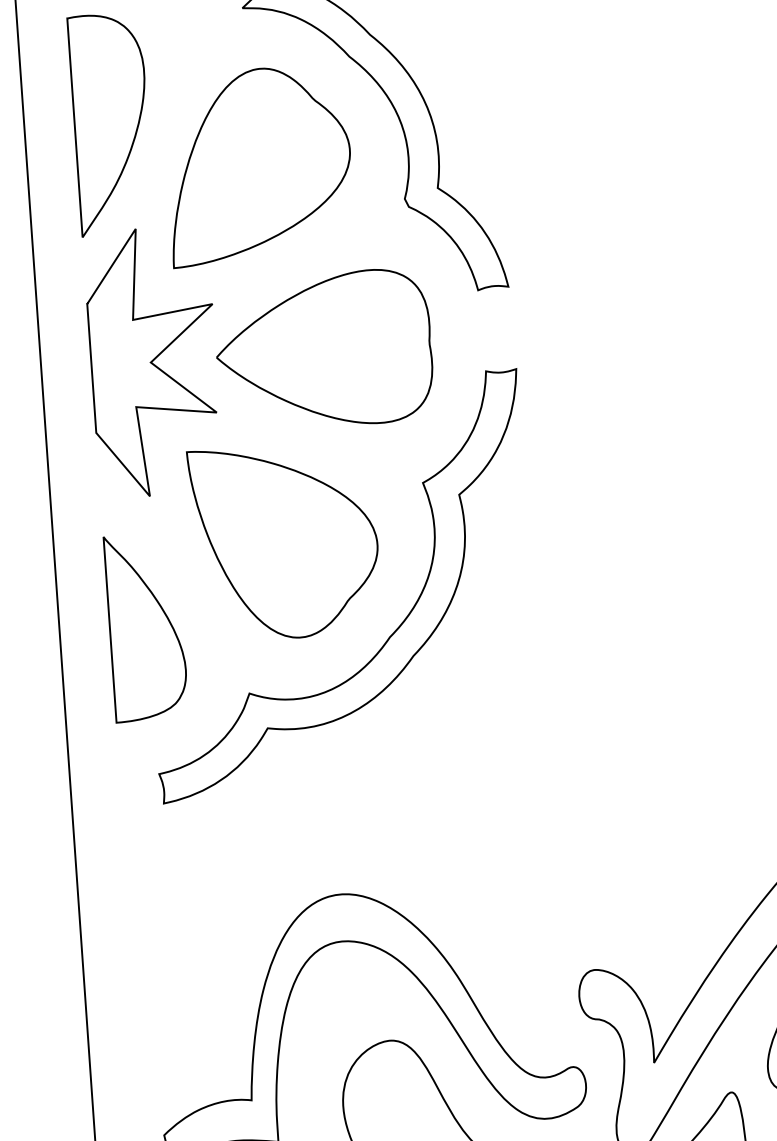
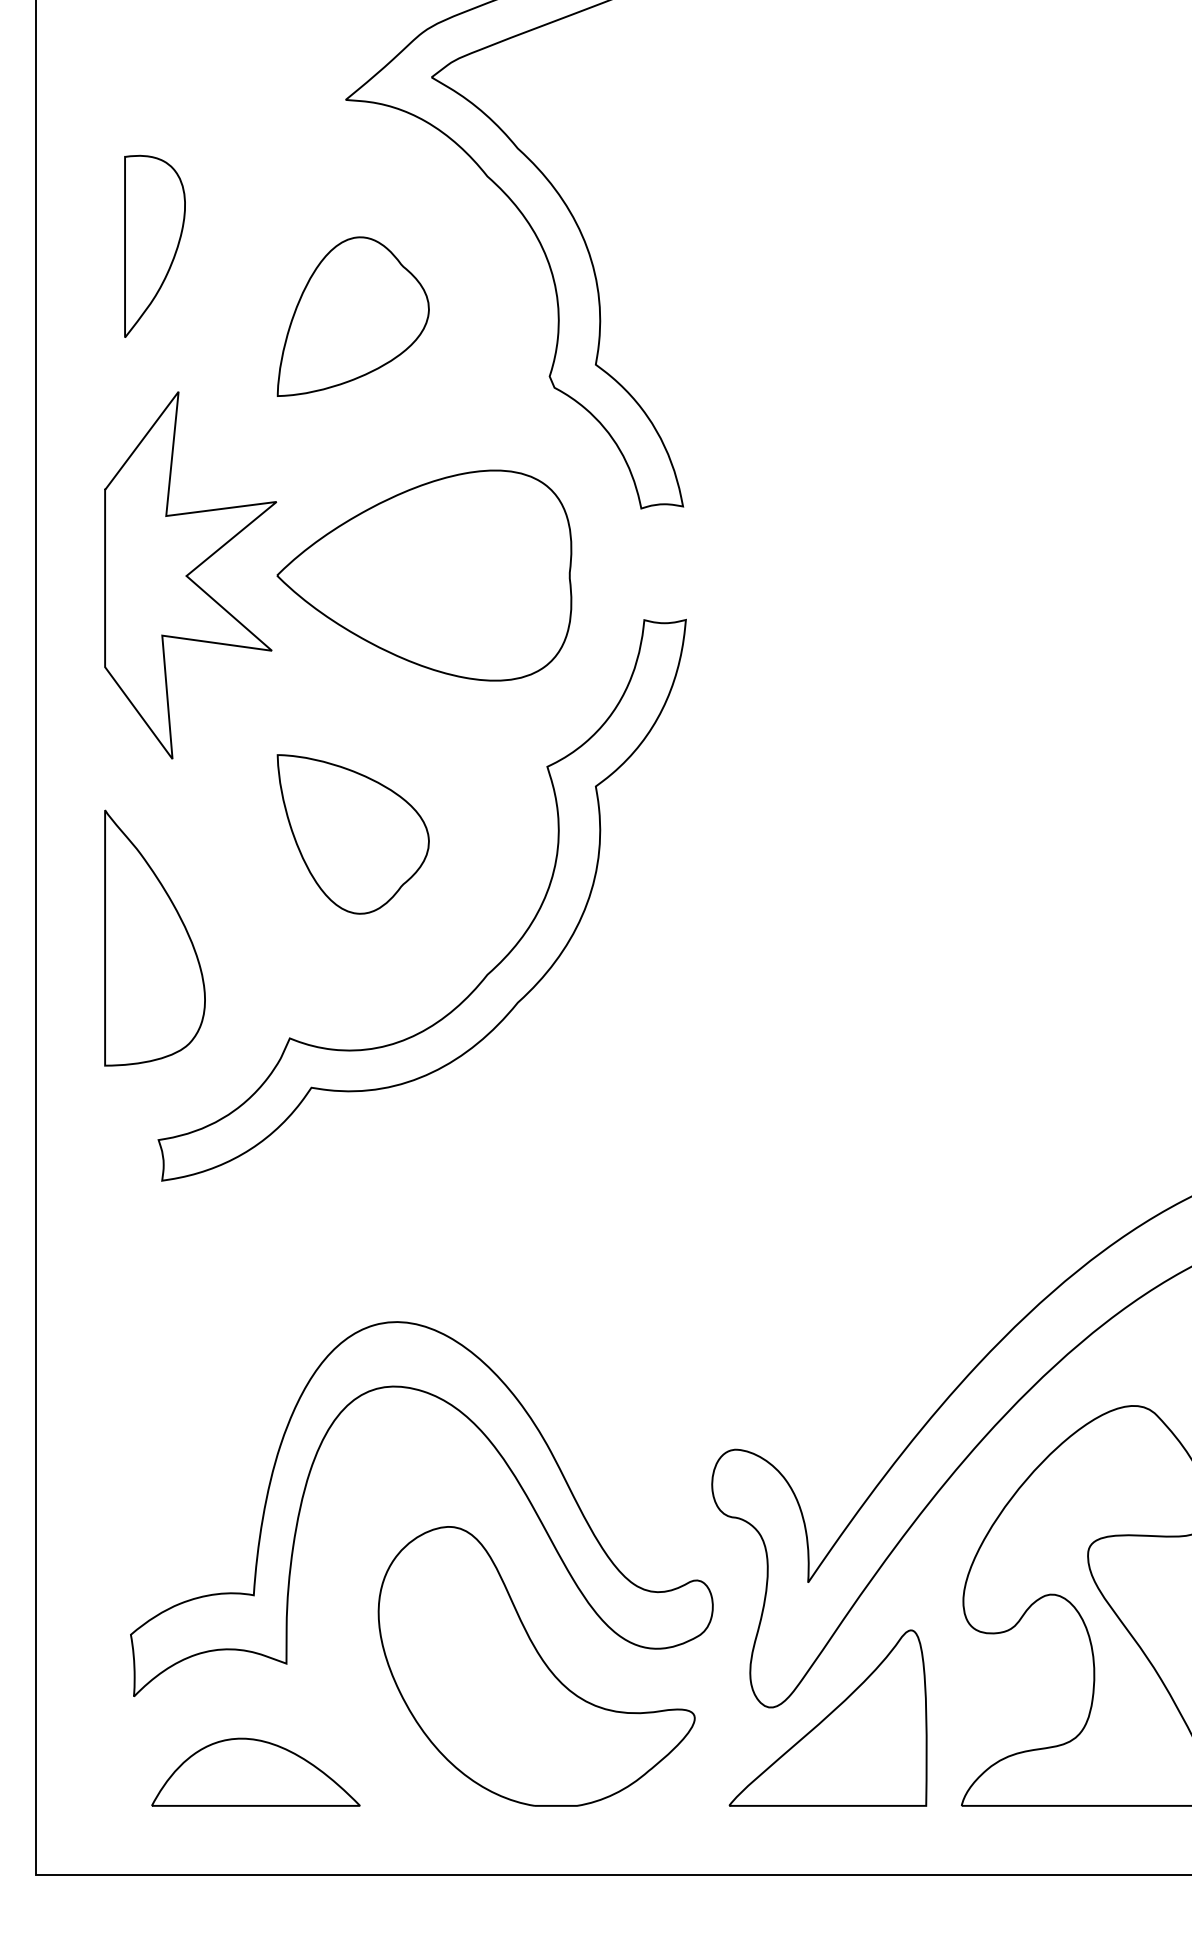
part: (110, 124) -> (154, 246), size x0.6
part: (259, 165) -> (353, 316), size x0.6
part: (285, 542) -> (353, 834), size x0.6

